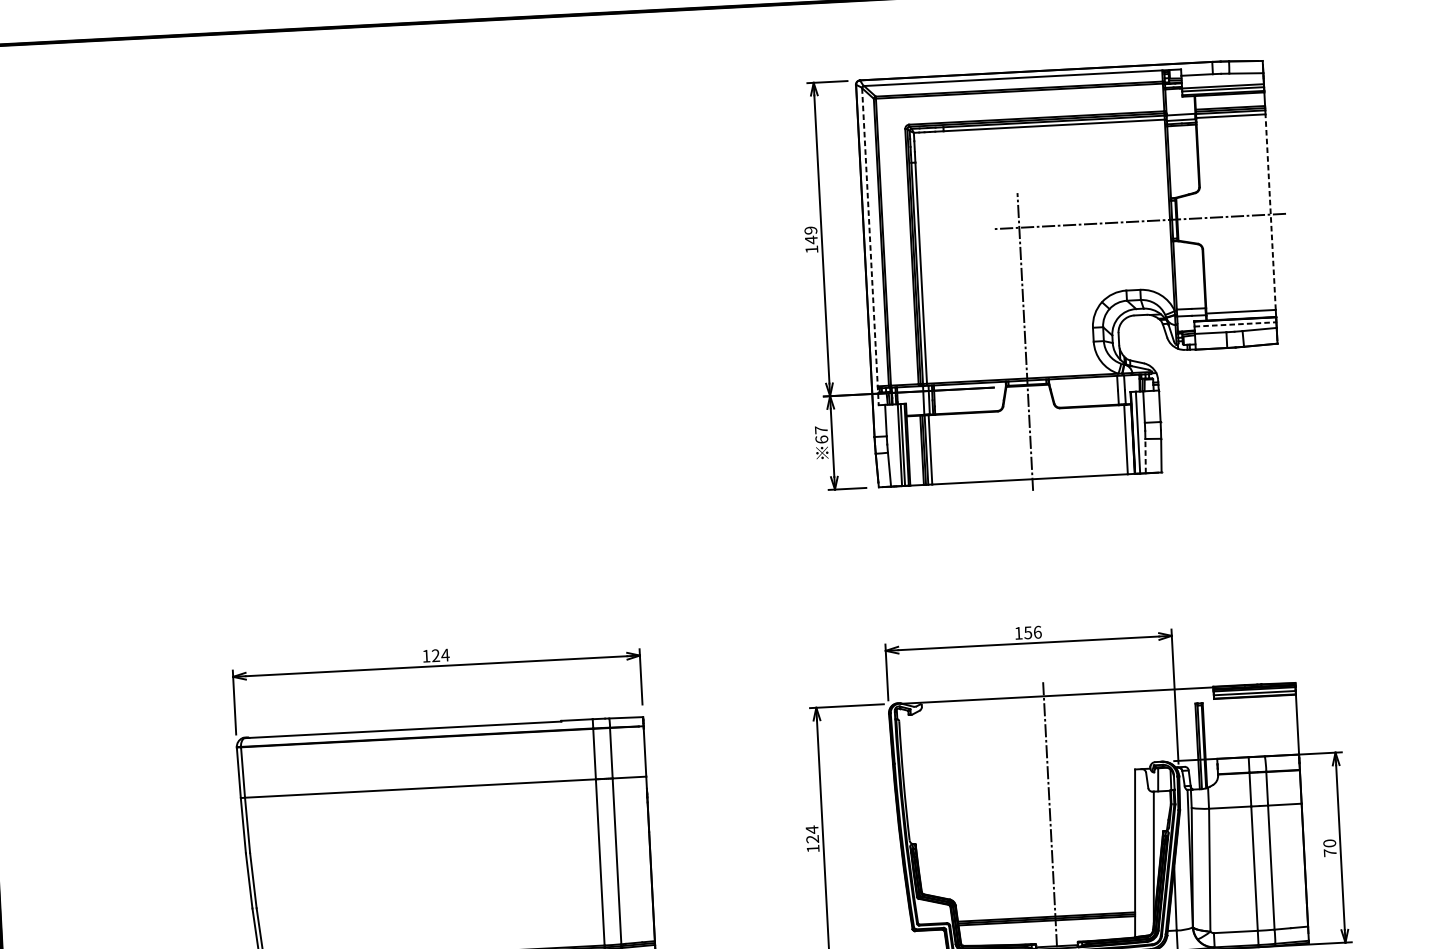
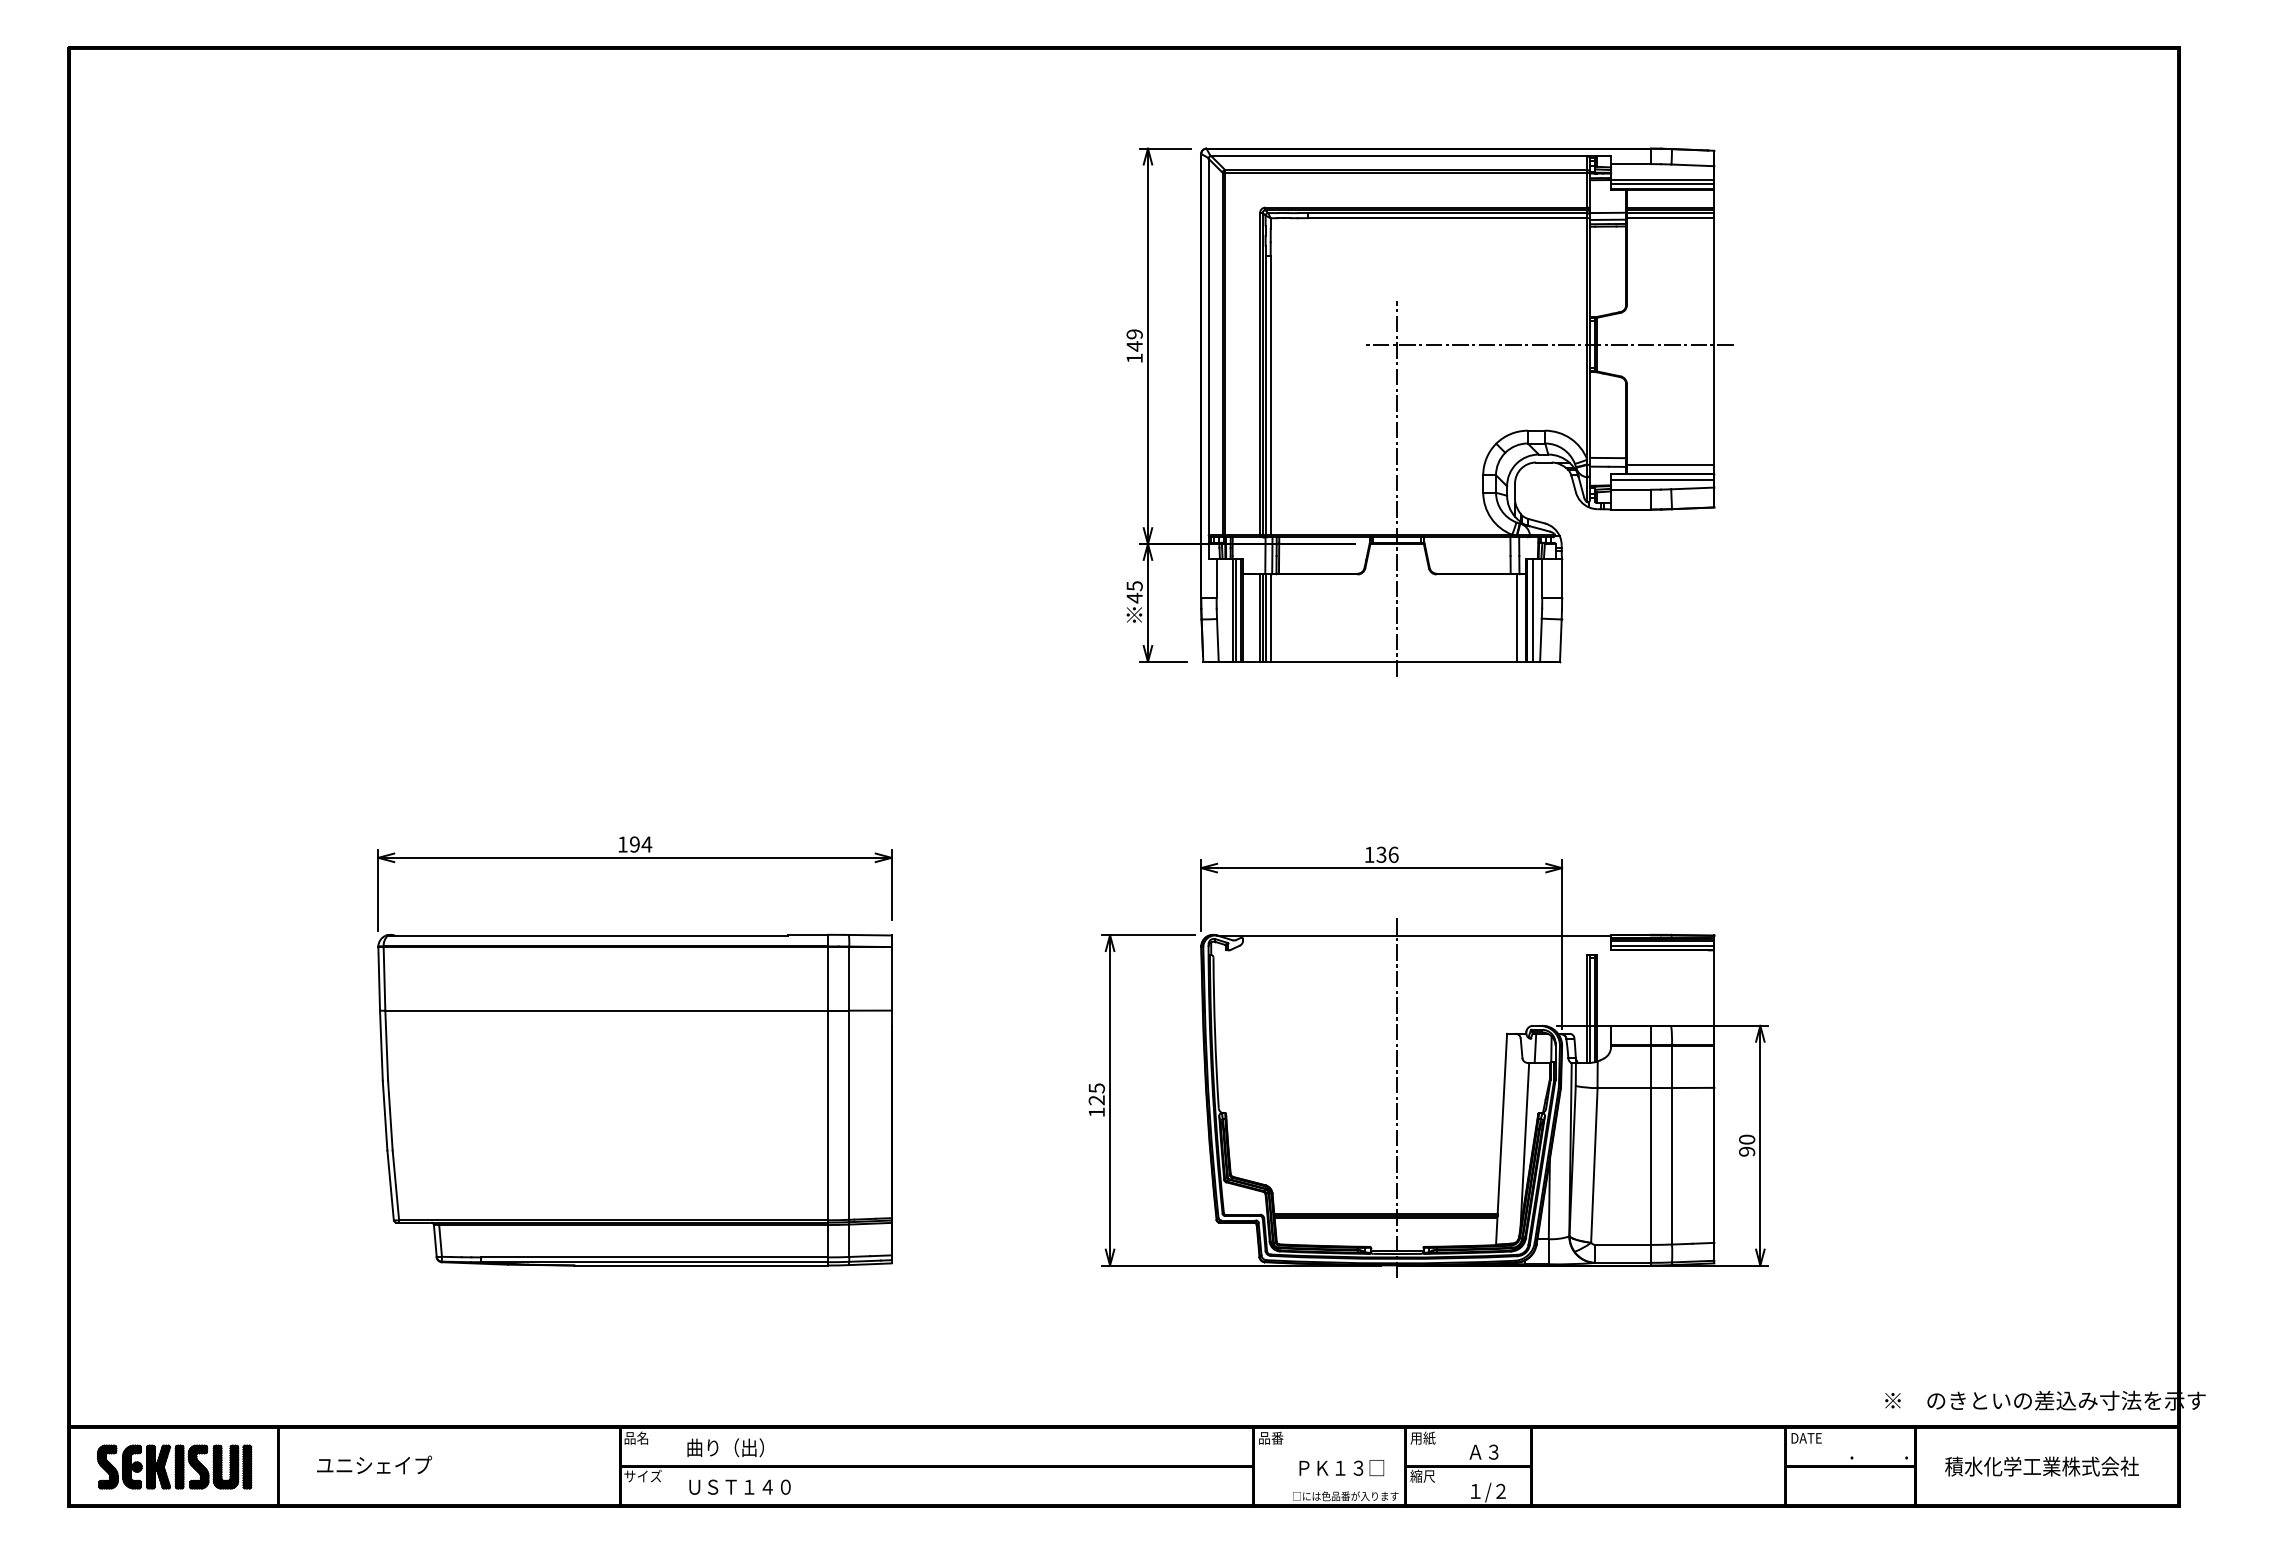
line: (1270, 212) -> (1714, 341), dashed -> solid
line: (870, 246) -> (1208, 358), dashed -> solid
line: (1235, 324) -> (1662, 480), dashed -> solid
text: (821, 435) -> (1134, 592), 67 -> 45
line: (1145, 456) -> (1540, 640), dashed -> solid
text: (1028, 632) -> (1381, 854), 156 -> 136
text: (435, 655) -> (634, 844), 124 -> 194
text: (811, 829) -> (1096, 1088), 124 -> 125
text: (1330, 852) -> (1747, 1151), 70 -> 90

